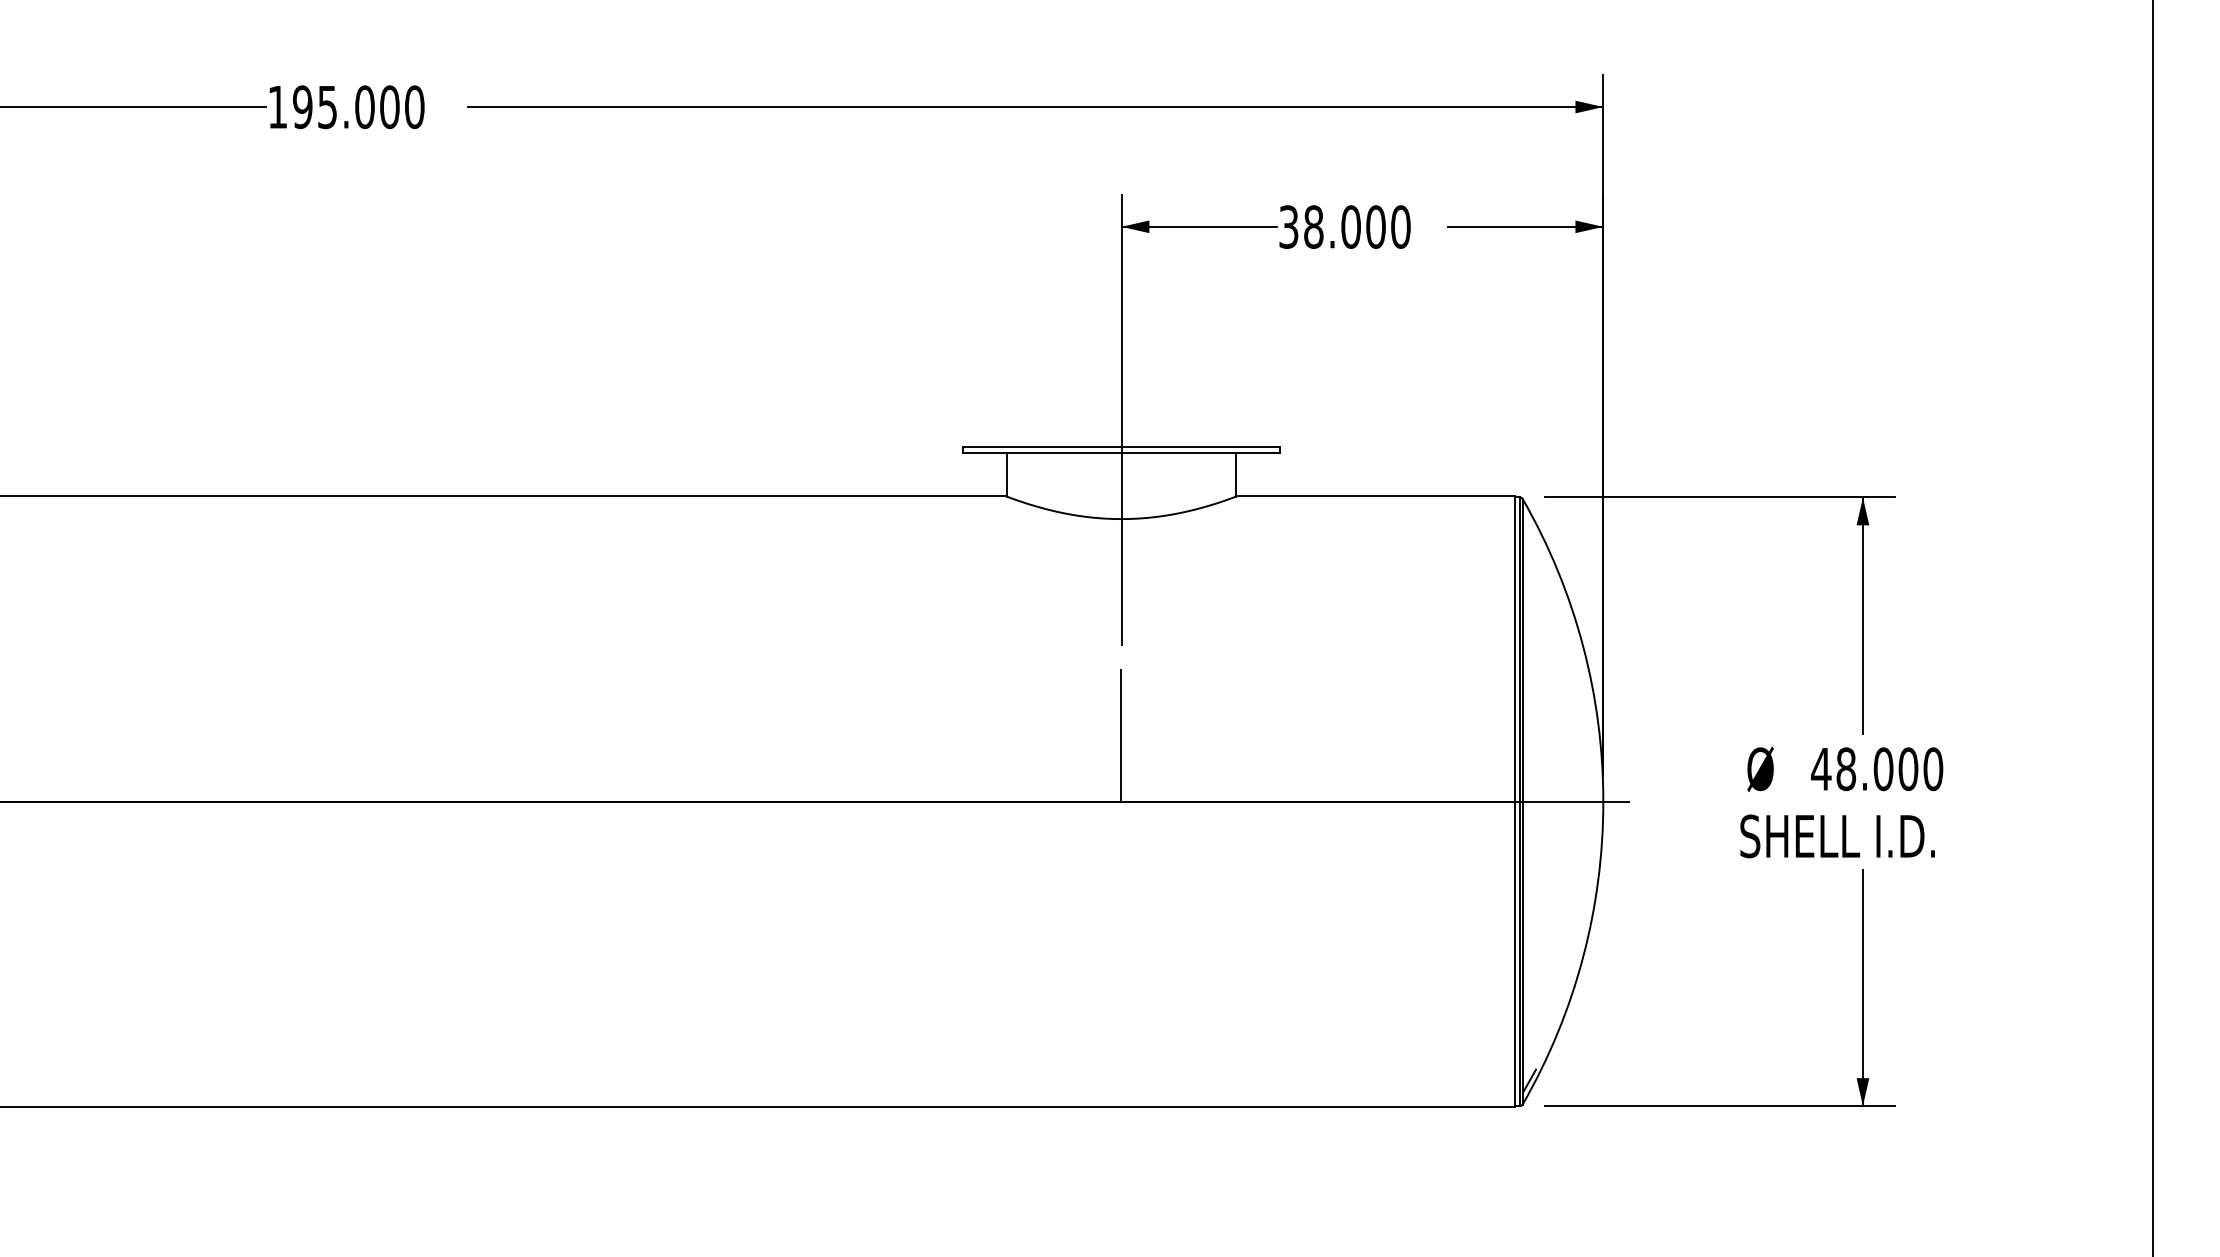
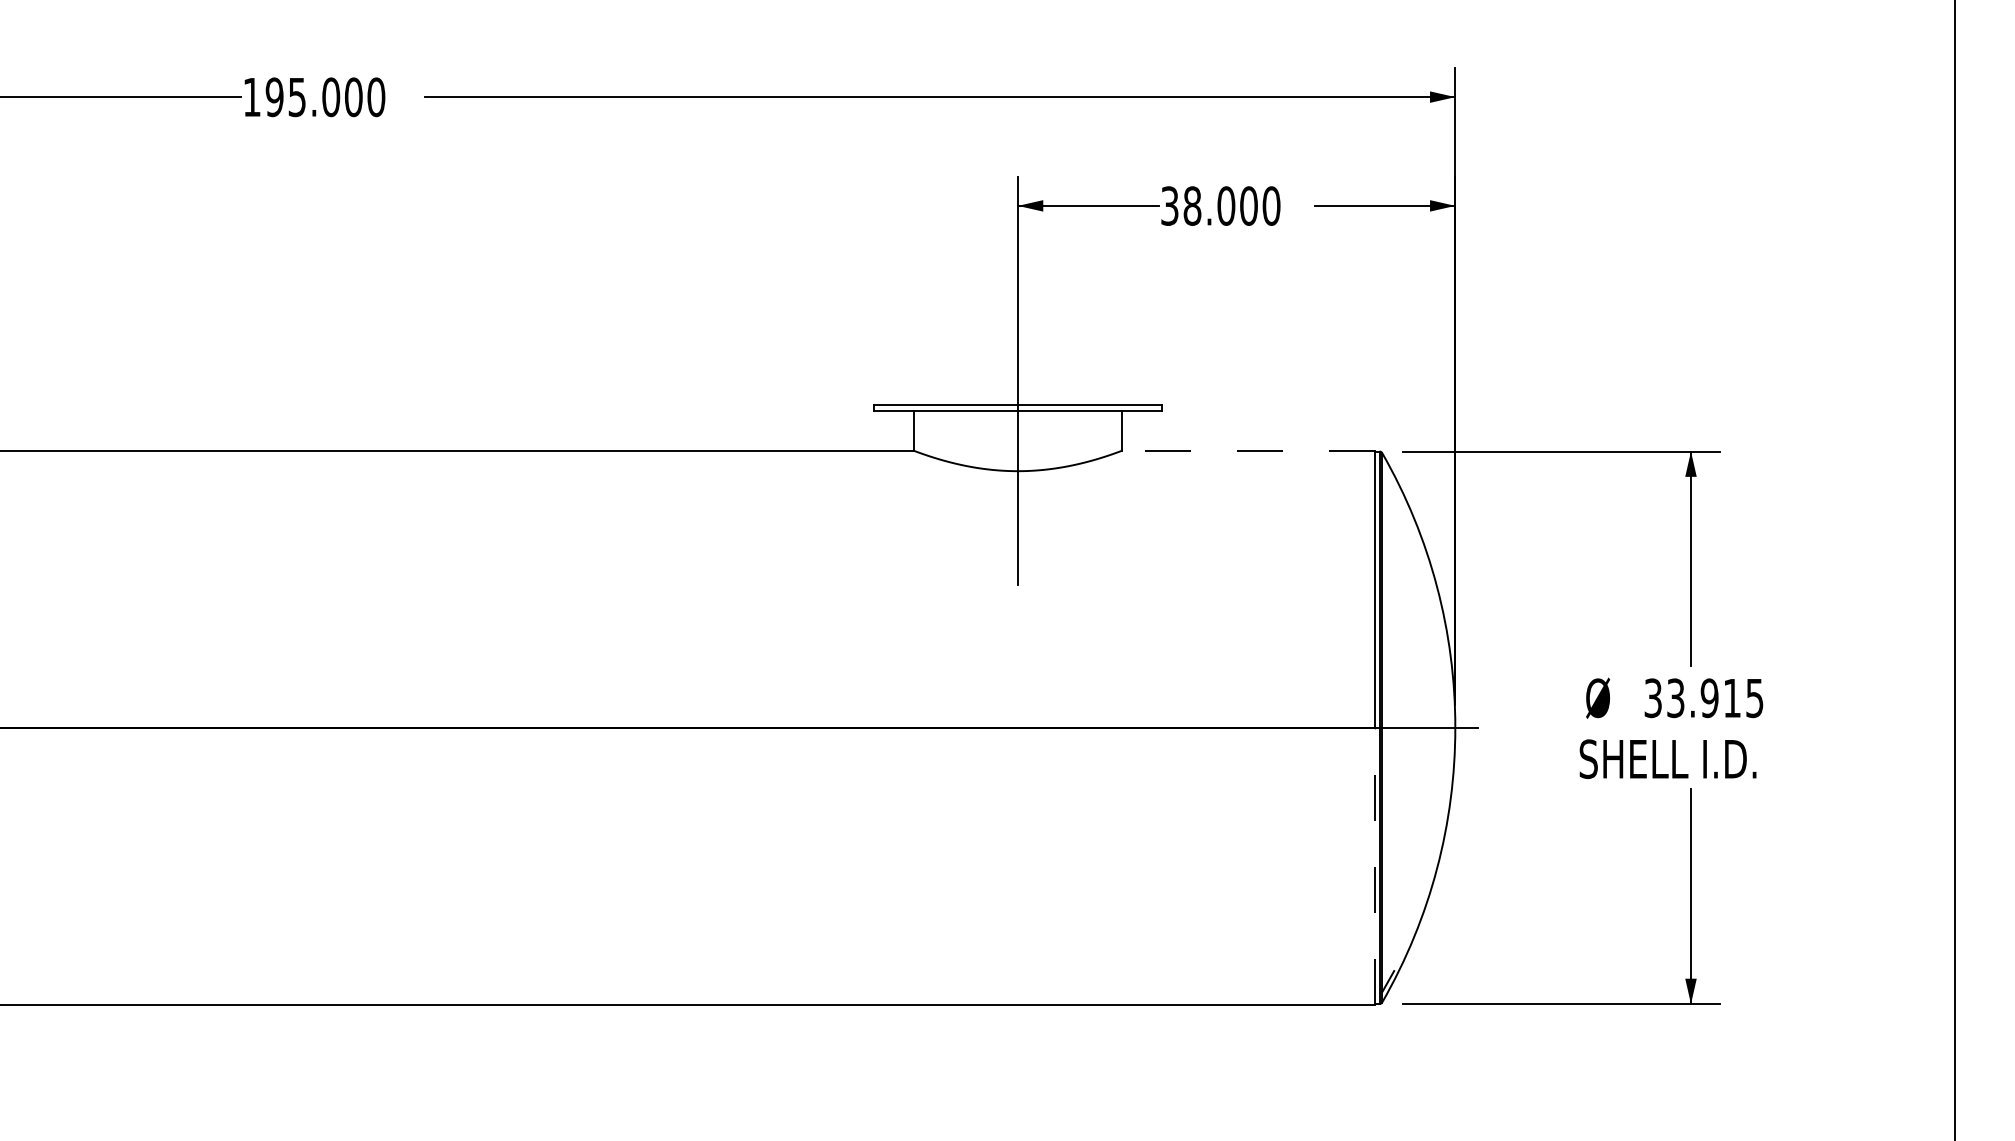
line: (1374, 496) -> (1247, 450), solid -> dashed
line: (1121, 735) -> (1017, 667), removed
text: (1876, 769) -> (1703, 698), 48.000 -> 33.915
line: (1514, 954) -> (1374, 866), solid -> dashed

